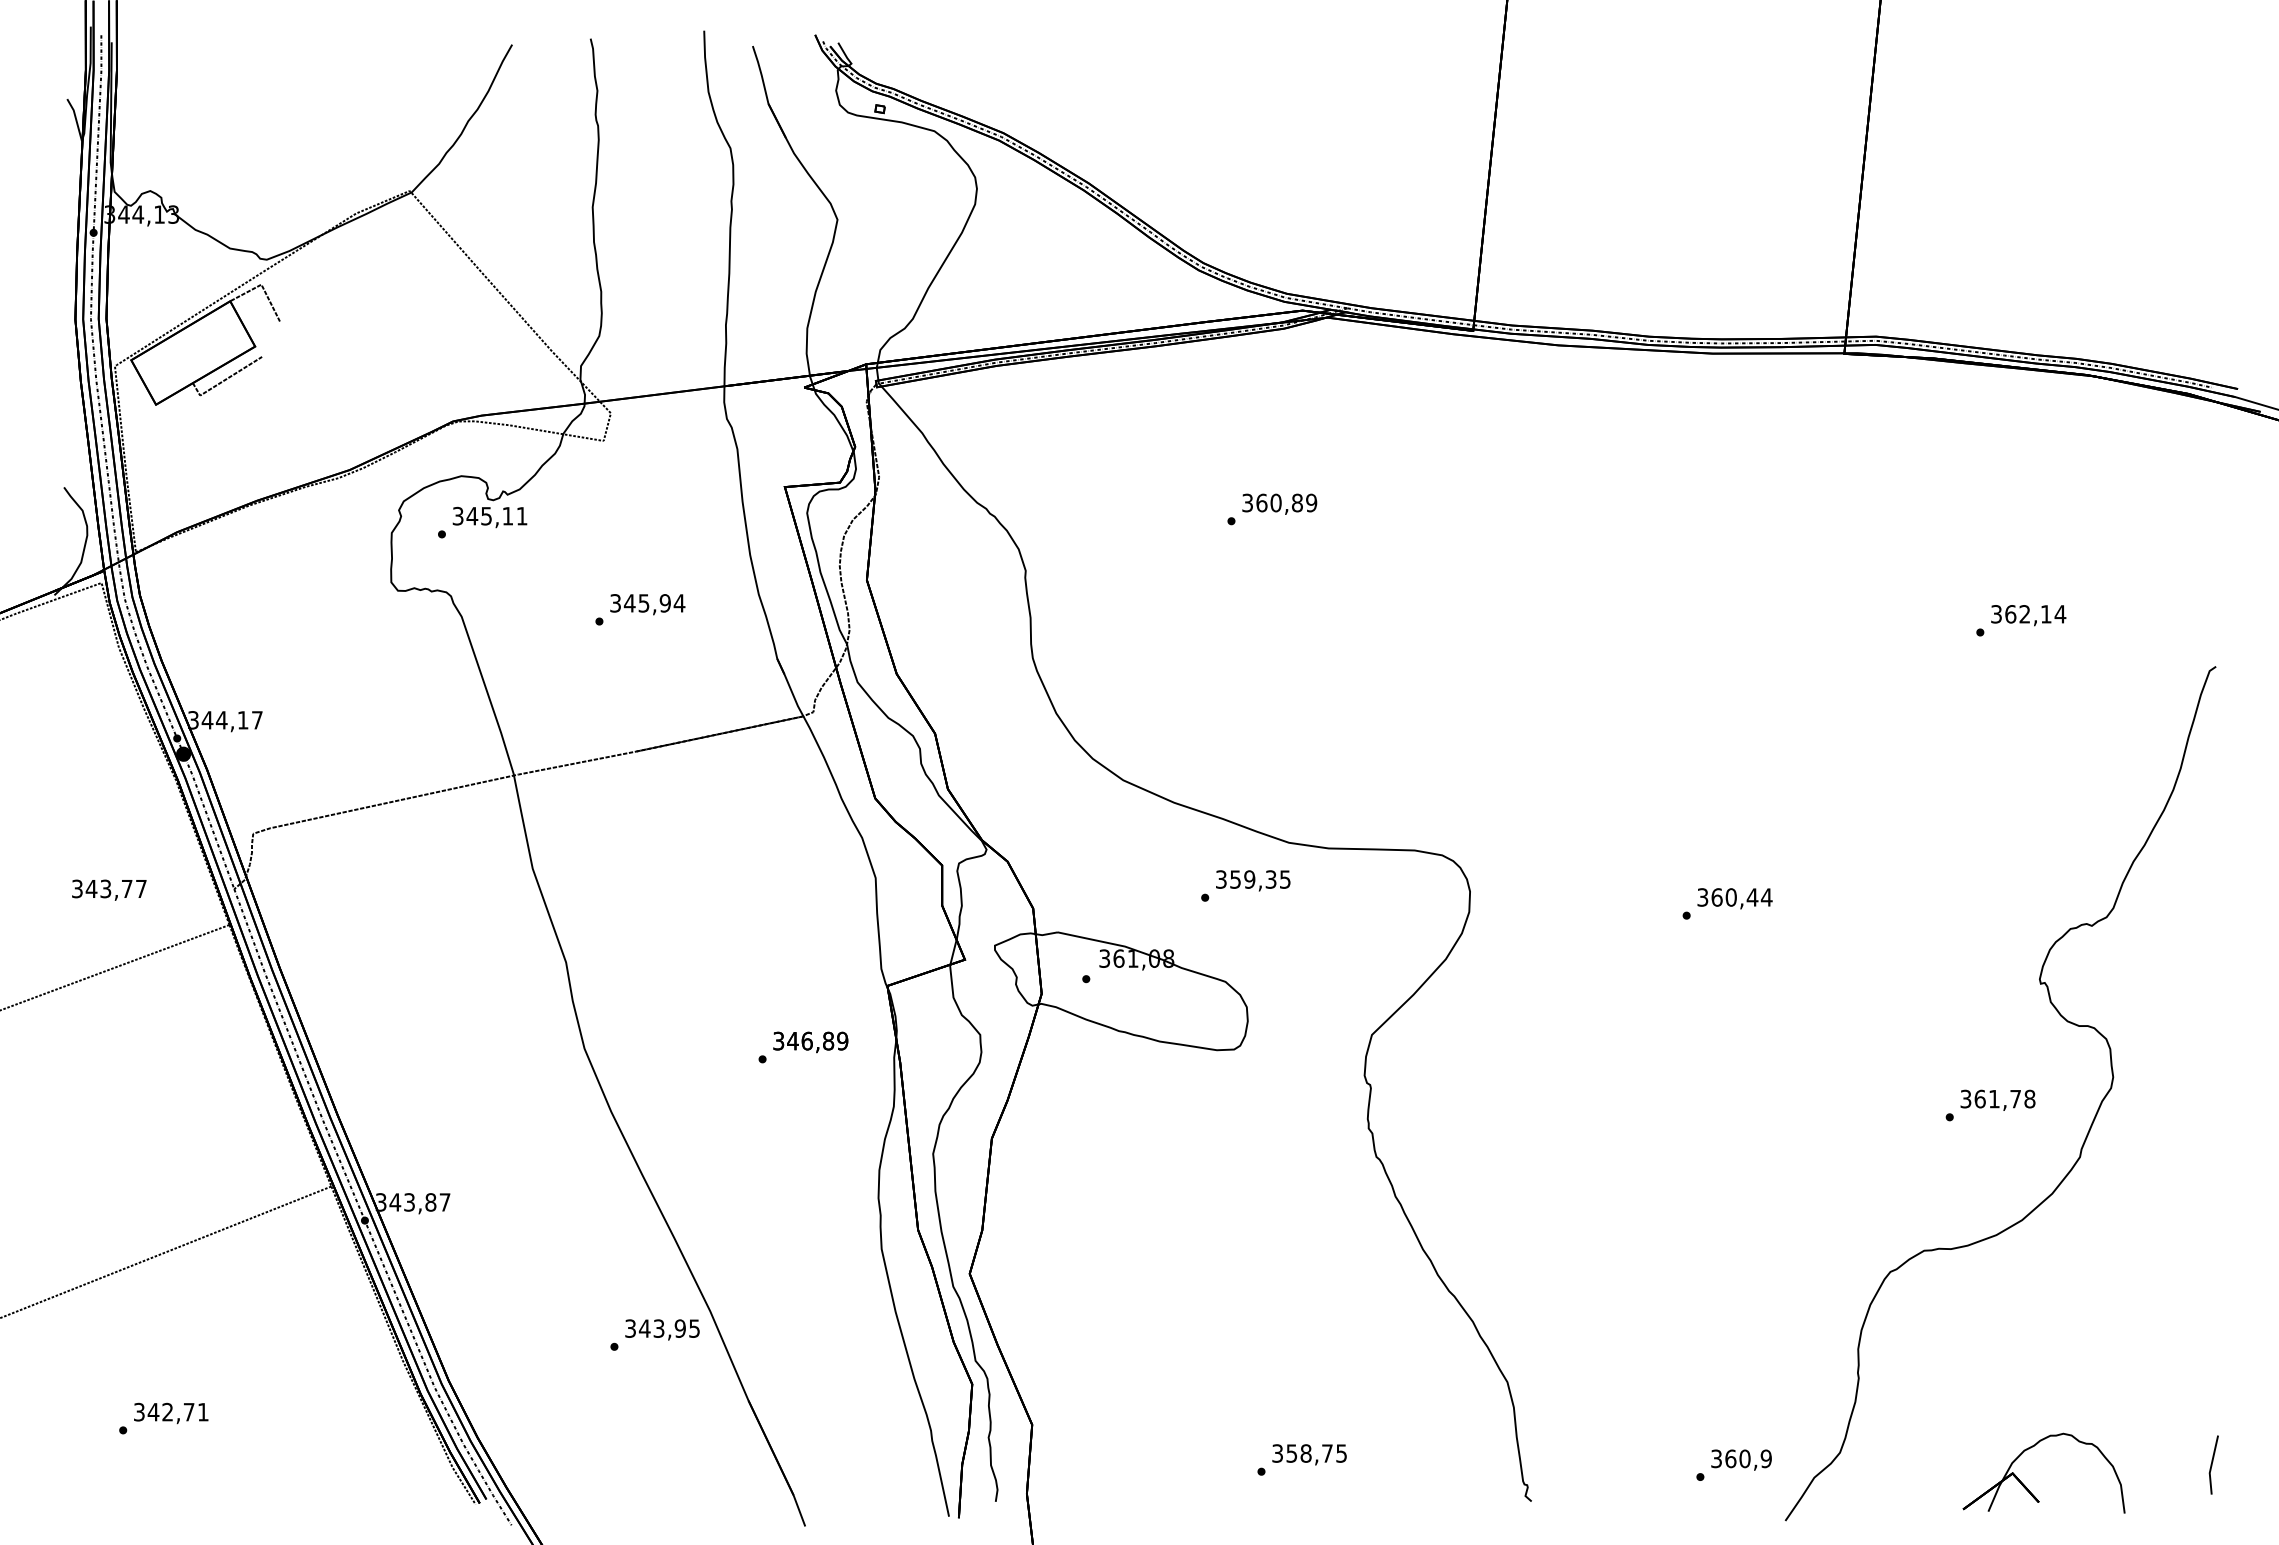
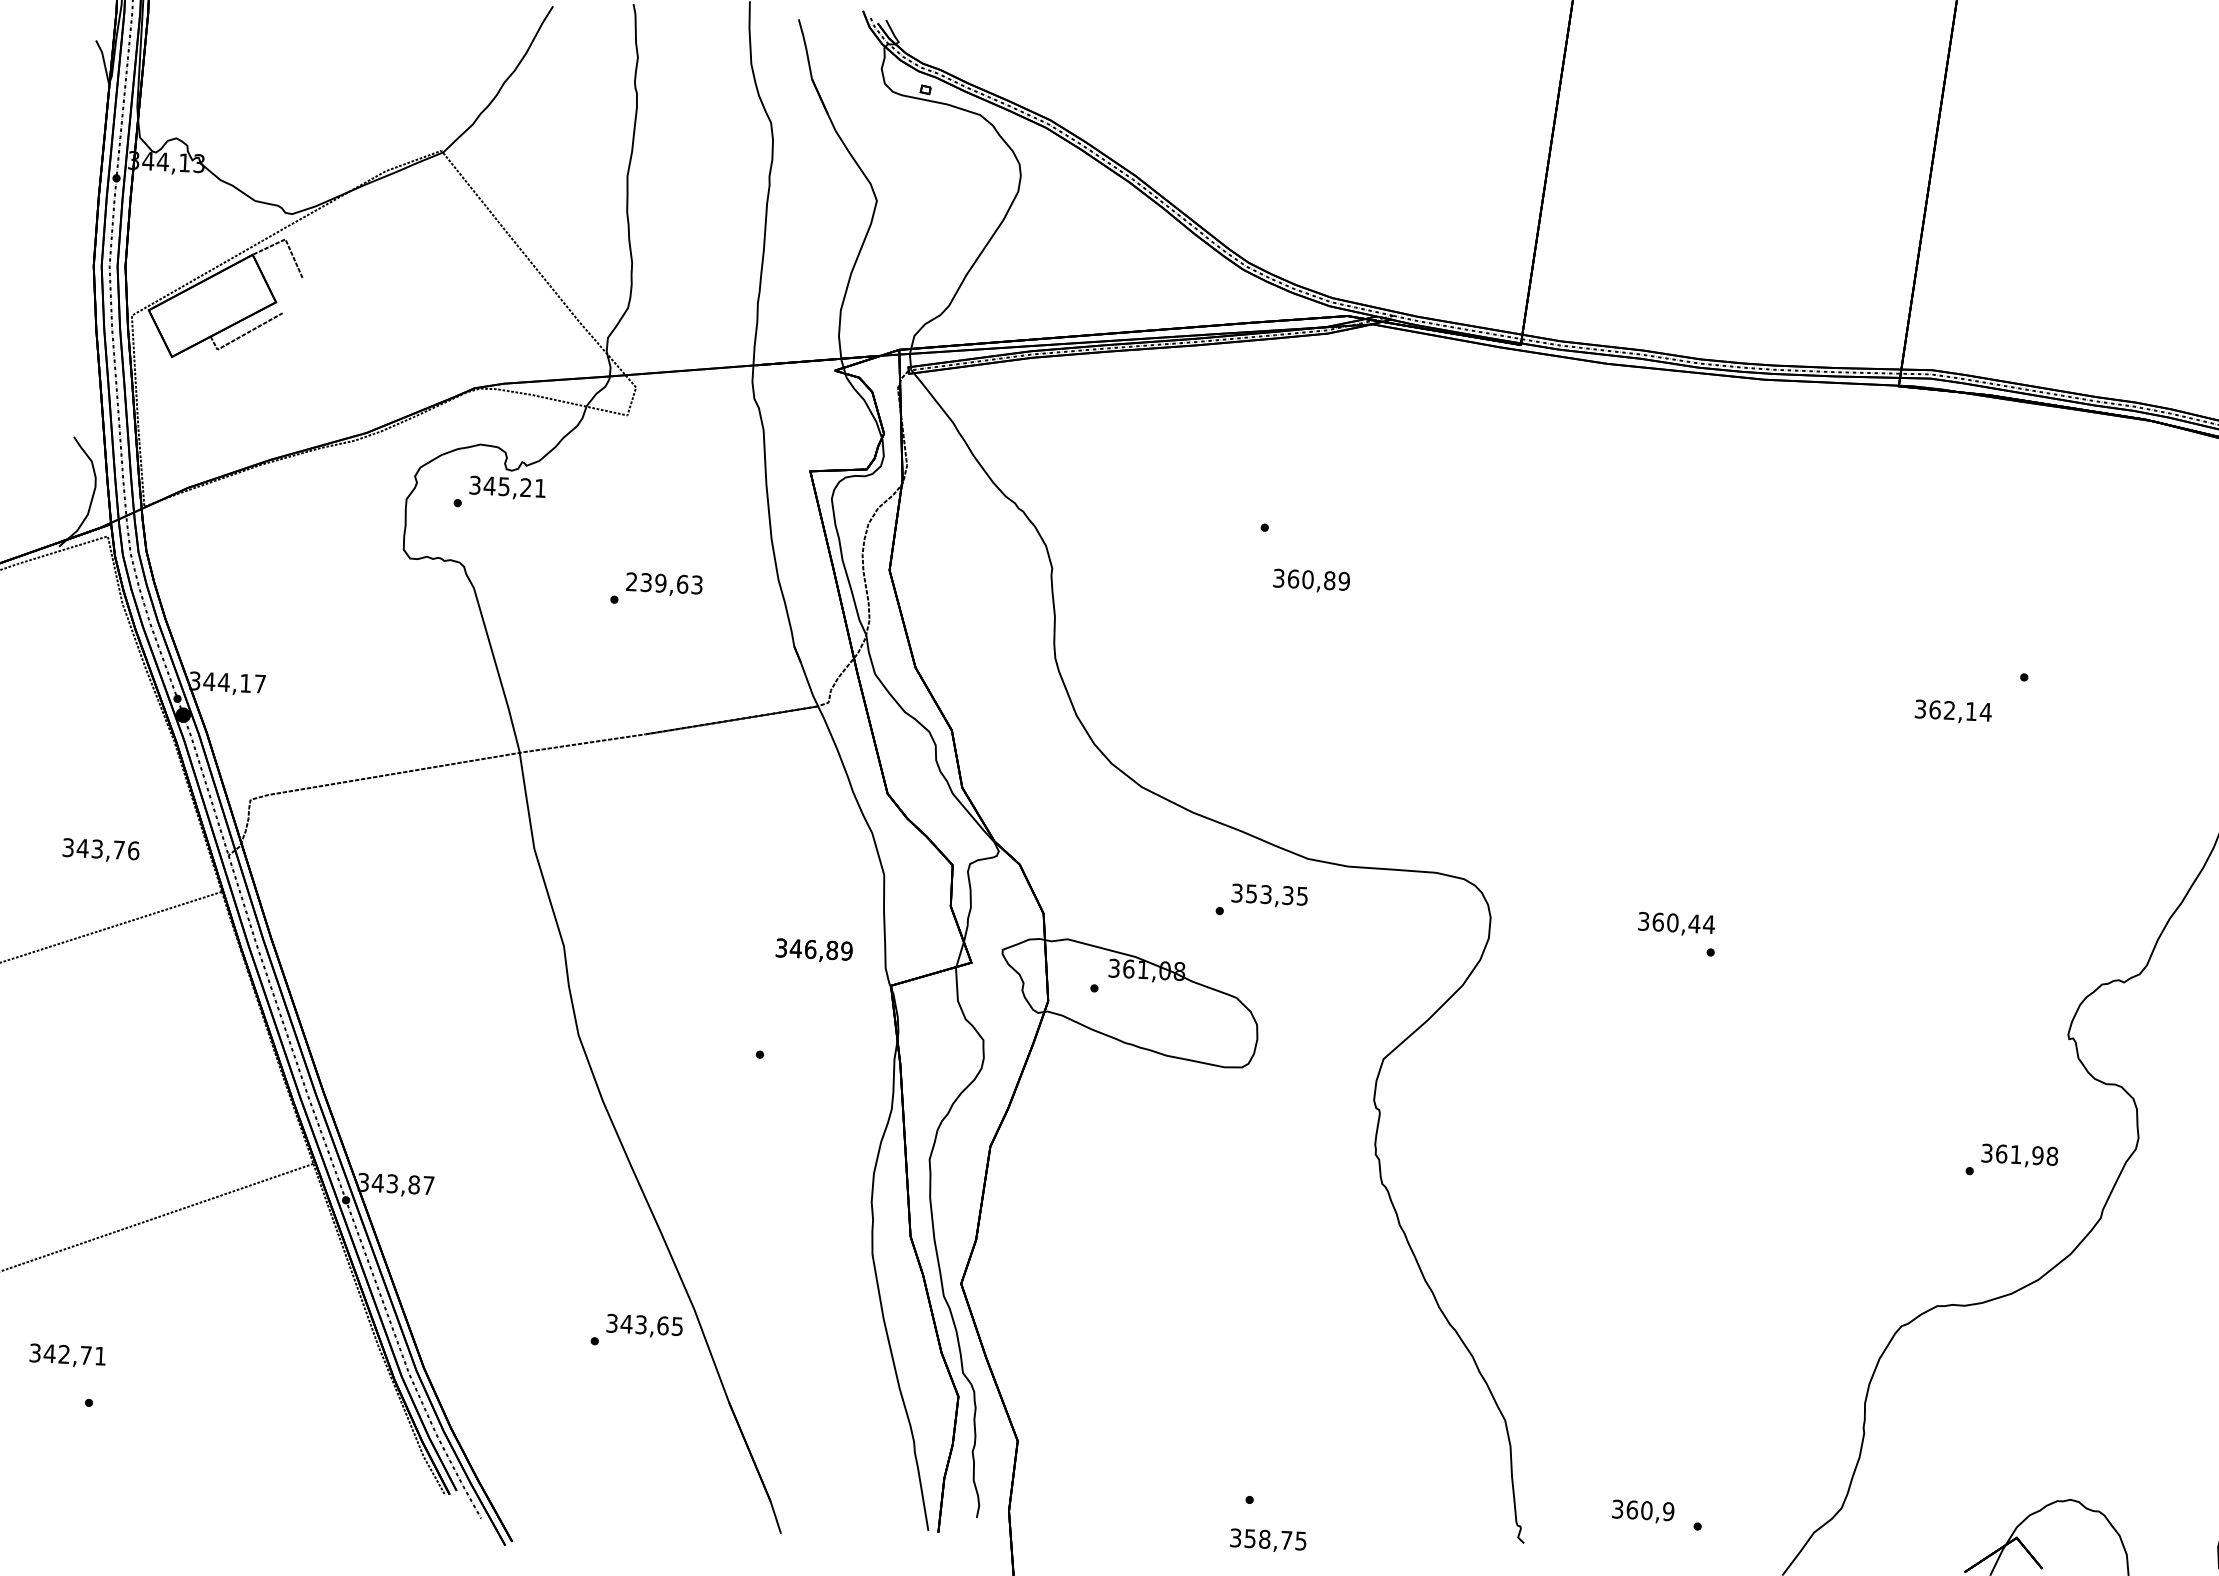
text: (1279, 503) -> (1311, 580), moved
text: (507, 515) -> (525, 486), 345,11 -> 345,21
text: (647, 603) -> (664, 583), 345,94 -> 239,63
text: (2028, 615) -> (1953, 711), moved
text: (1249, 879) -> (1265, 894), 359,35 -> 353,35
text: (141, 888) -> (133, 850), 343,77 -> 343,76
text: (1734, 898) -> (1676, 924), moved
text: (810, 1042) -> (813, 950), moved
text: (2015, 1098) -> (2037, 1155), 361,78 -> 361,98
text: (680, 1328) -> (663, 1325), 343,95 -> 343,65
text: (171, 1413) -> (68, 1355), moved
text: (1309, 1454) -> (1268, 1540), moved
text: (1741, 1459) -> (1643, 1511), moved

